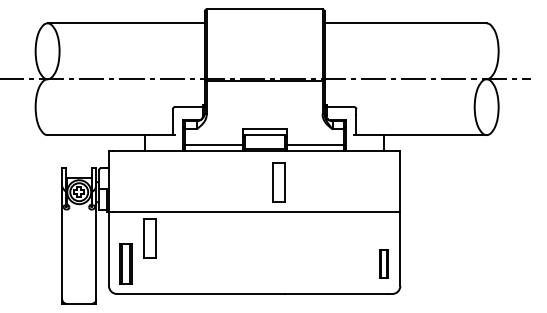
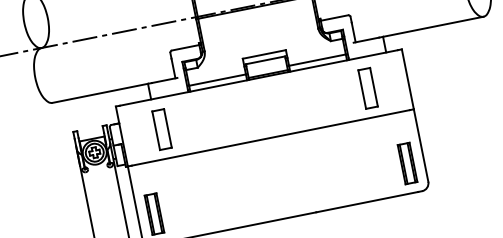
part: (278, 182) -> (367, 88), moved
part: (149, 238) -> (161, 129), moved
part: (383, 263) -> (407, 163), size x1.43

